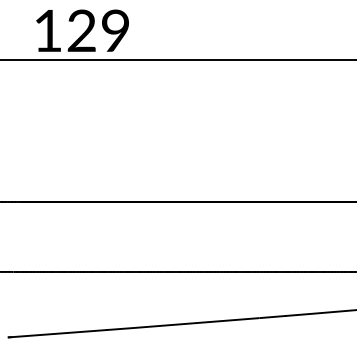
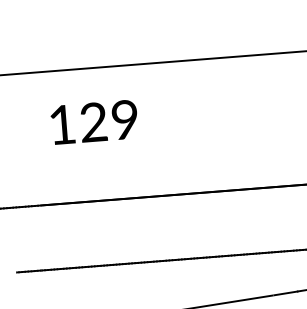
text: (82, 30) -> (94, 121), moved

